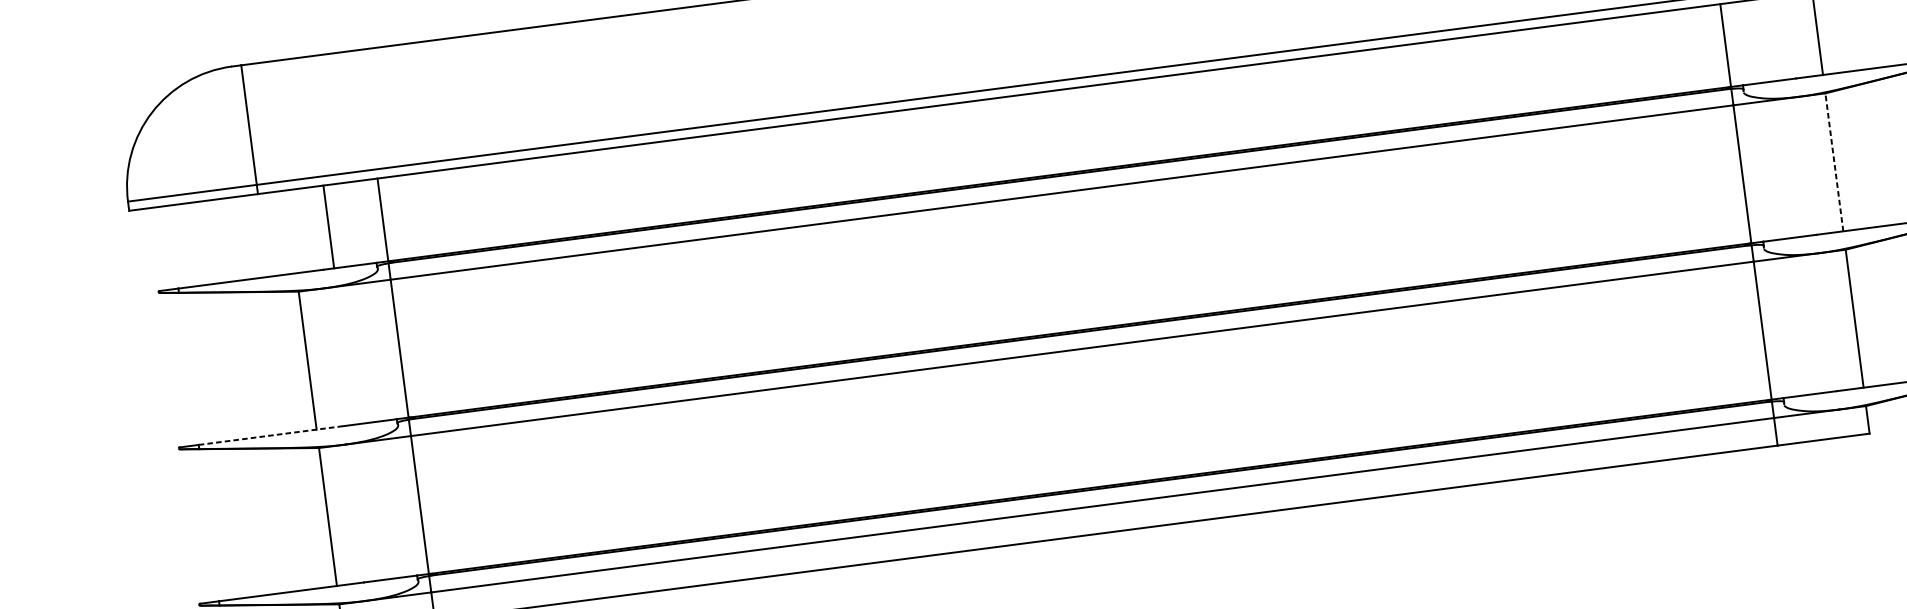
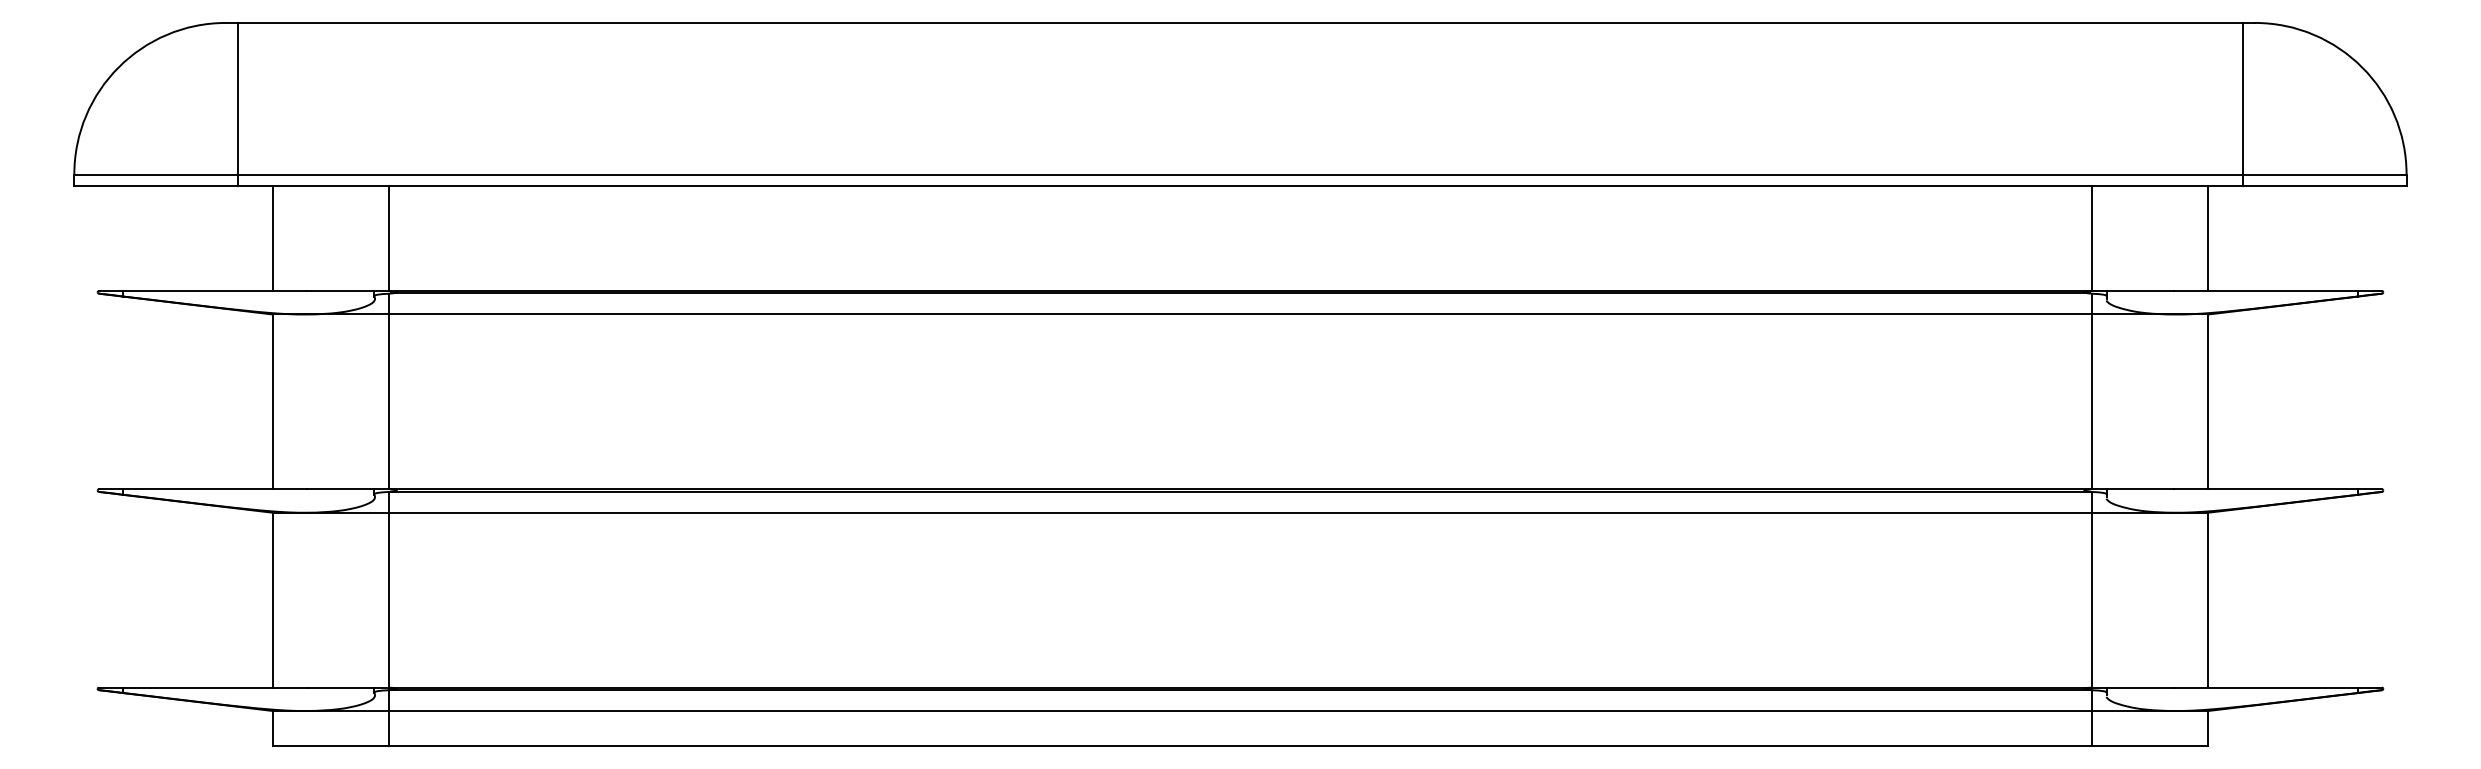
line: (1834, 161) -> (2208, 401), dashed -> solid
line: (328, 226) -> (272, 238), moved
line: (270, 435) -> (214, 489), dashed -> solid

